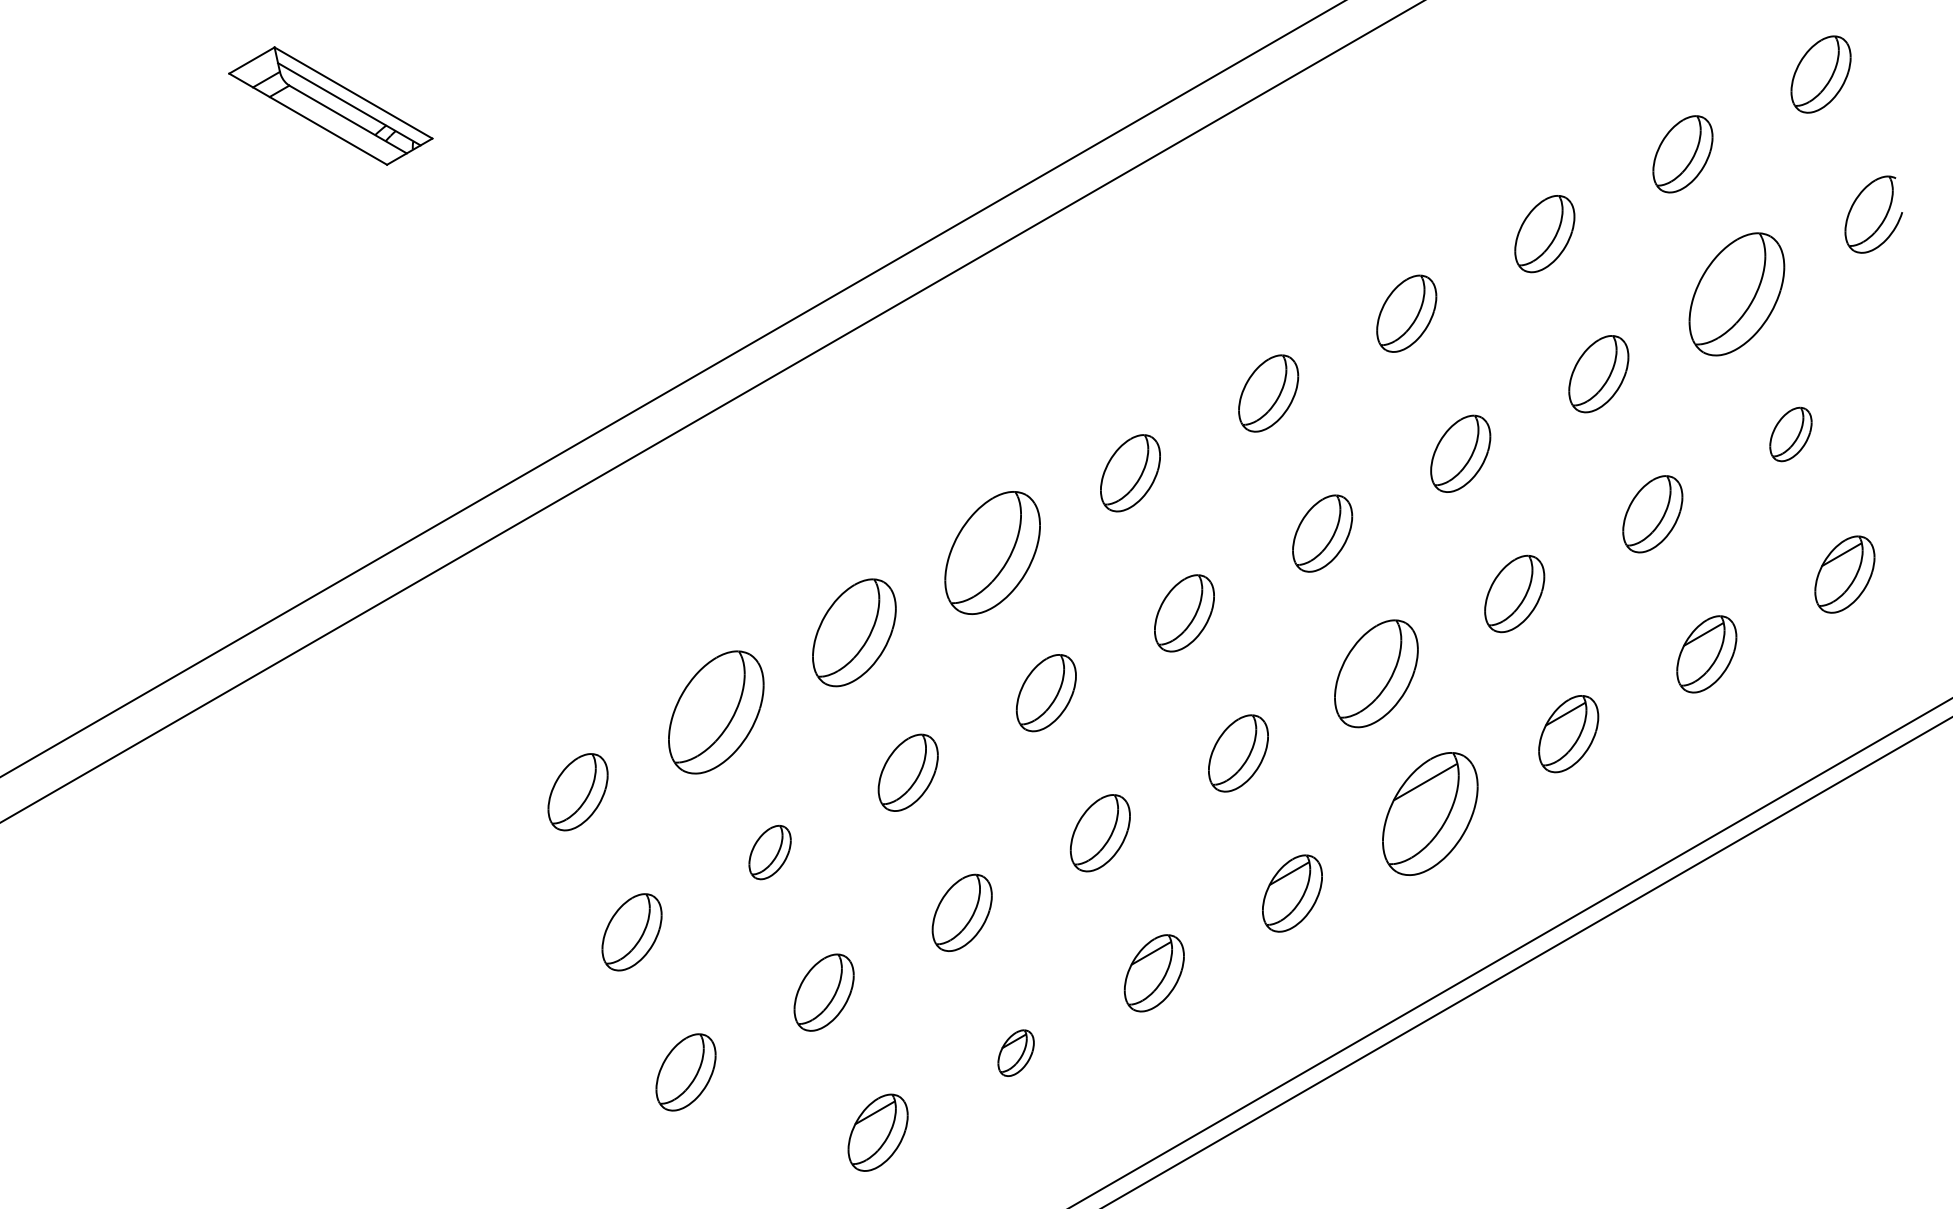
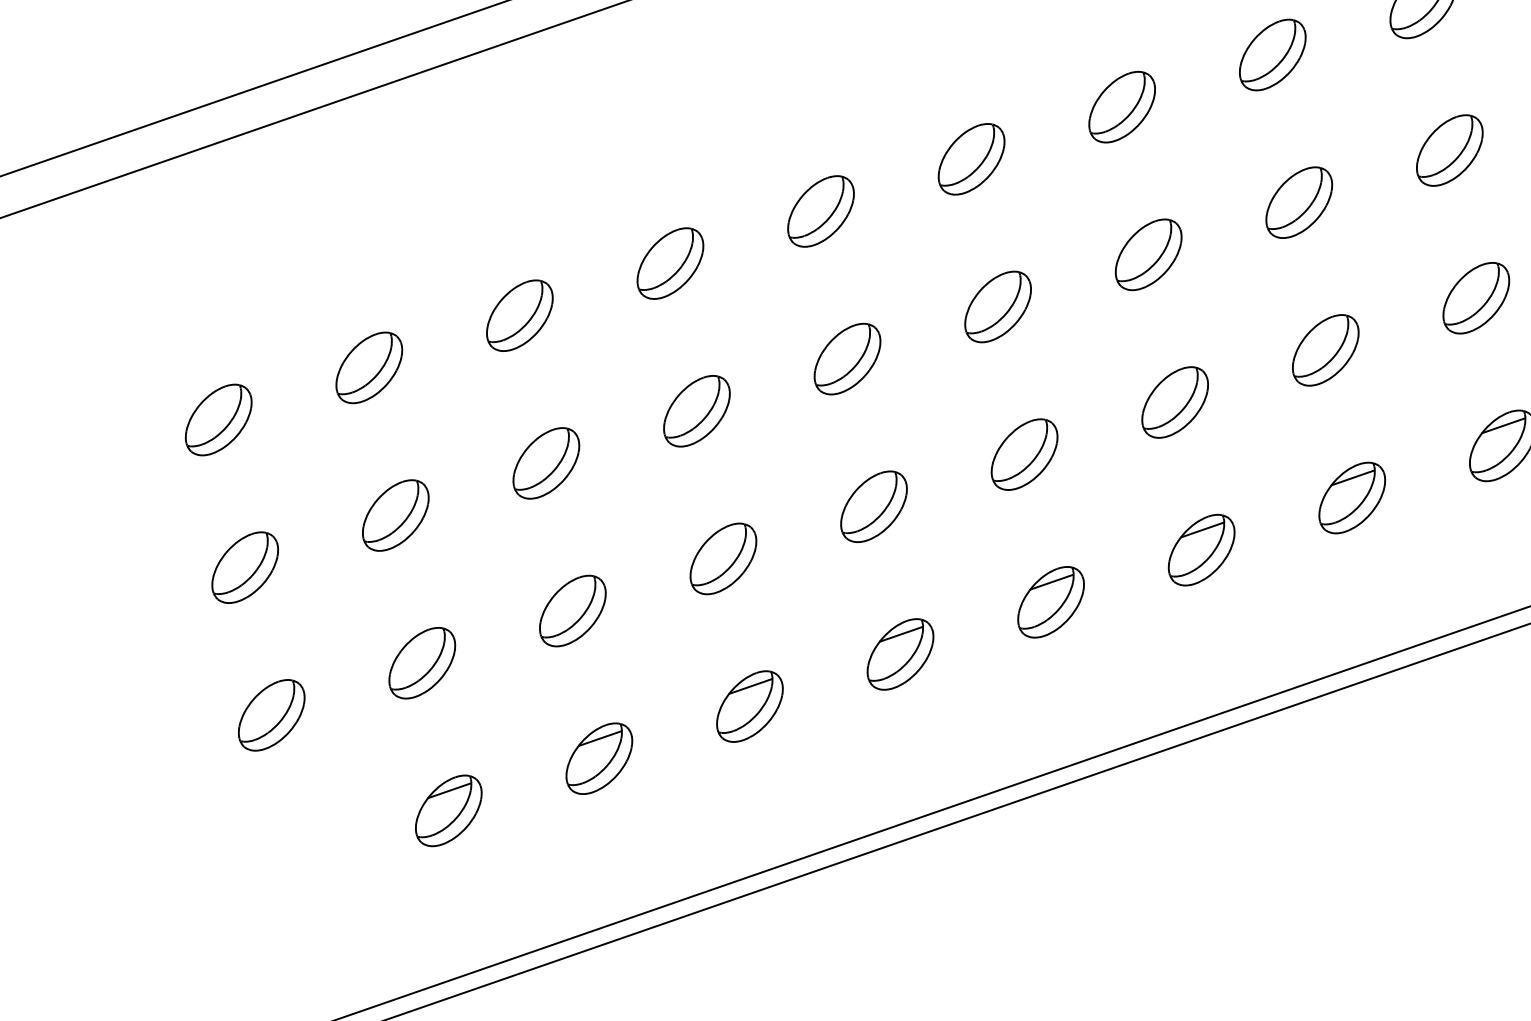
part: (1736, 294) -> (1449, 150), size x0.62
part: (1790, 434) -> (1475, 298), size x1.43
part: (991, 552) -> (669, 262), size x0.62
part: (853, 632) -> (519, 315), size x0.71
part: (1376, 673) -> (1024, 454), size x0.71
part: (715, 712) -> (368, 367), size x0.62
part: (1430, 813) -> (1051, 601), size x0.62
part: (769, 852) -> (395, 515), size x1.43
part: (1015, 1053) -> (598, 759), size x1.67

